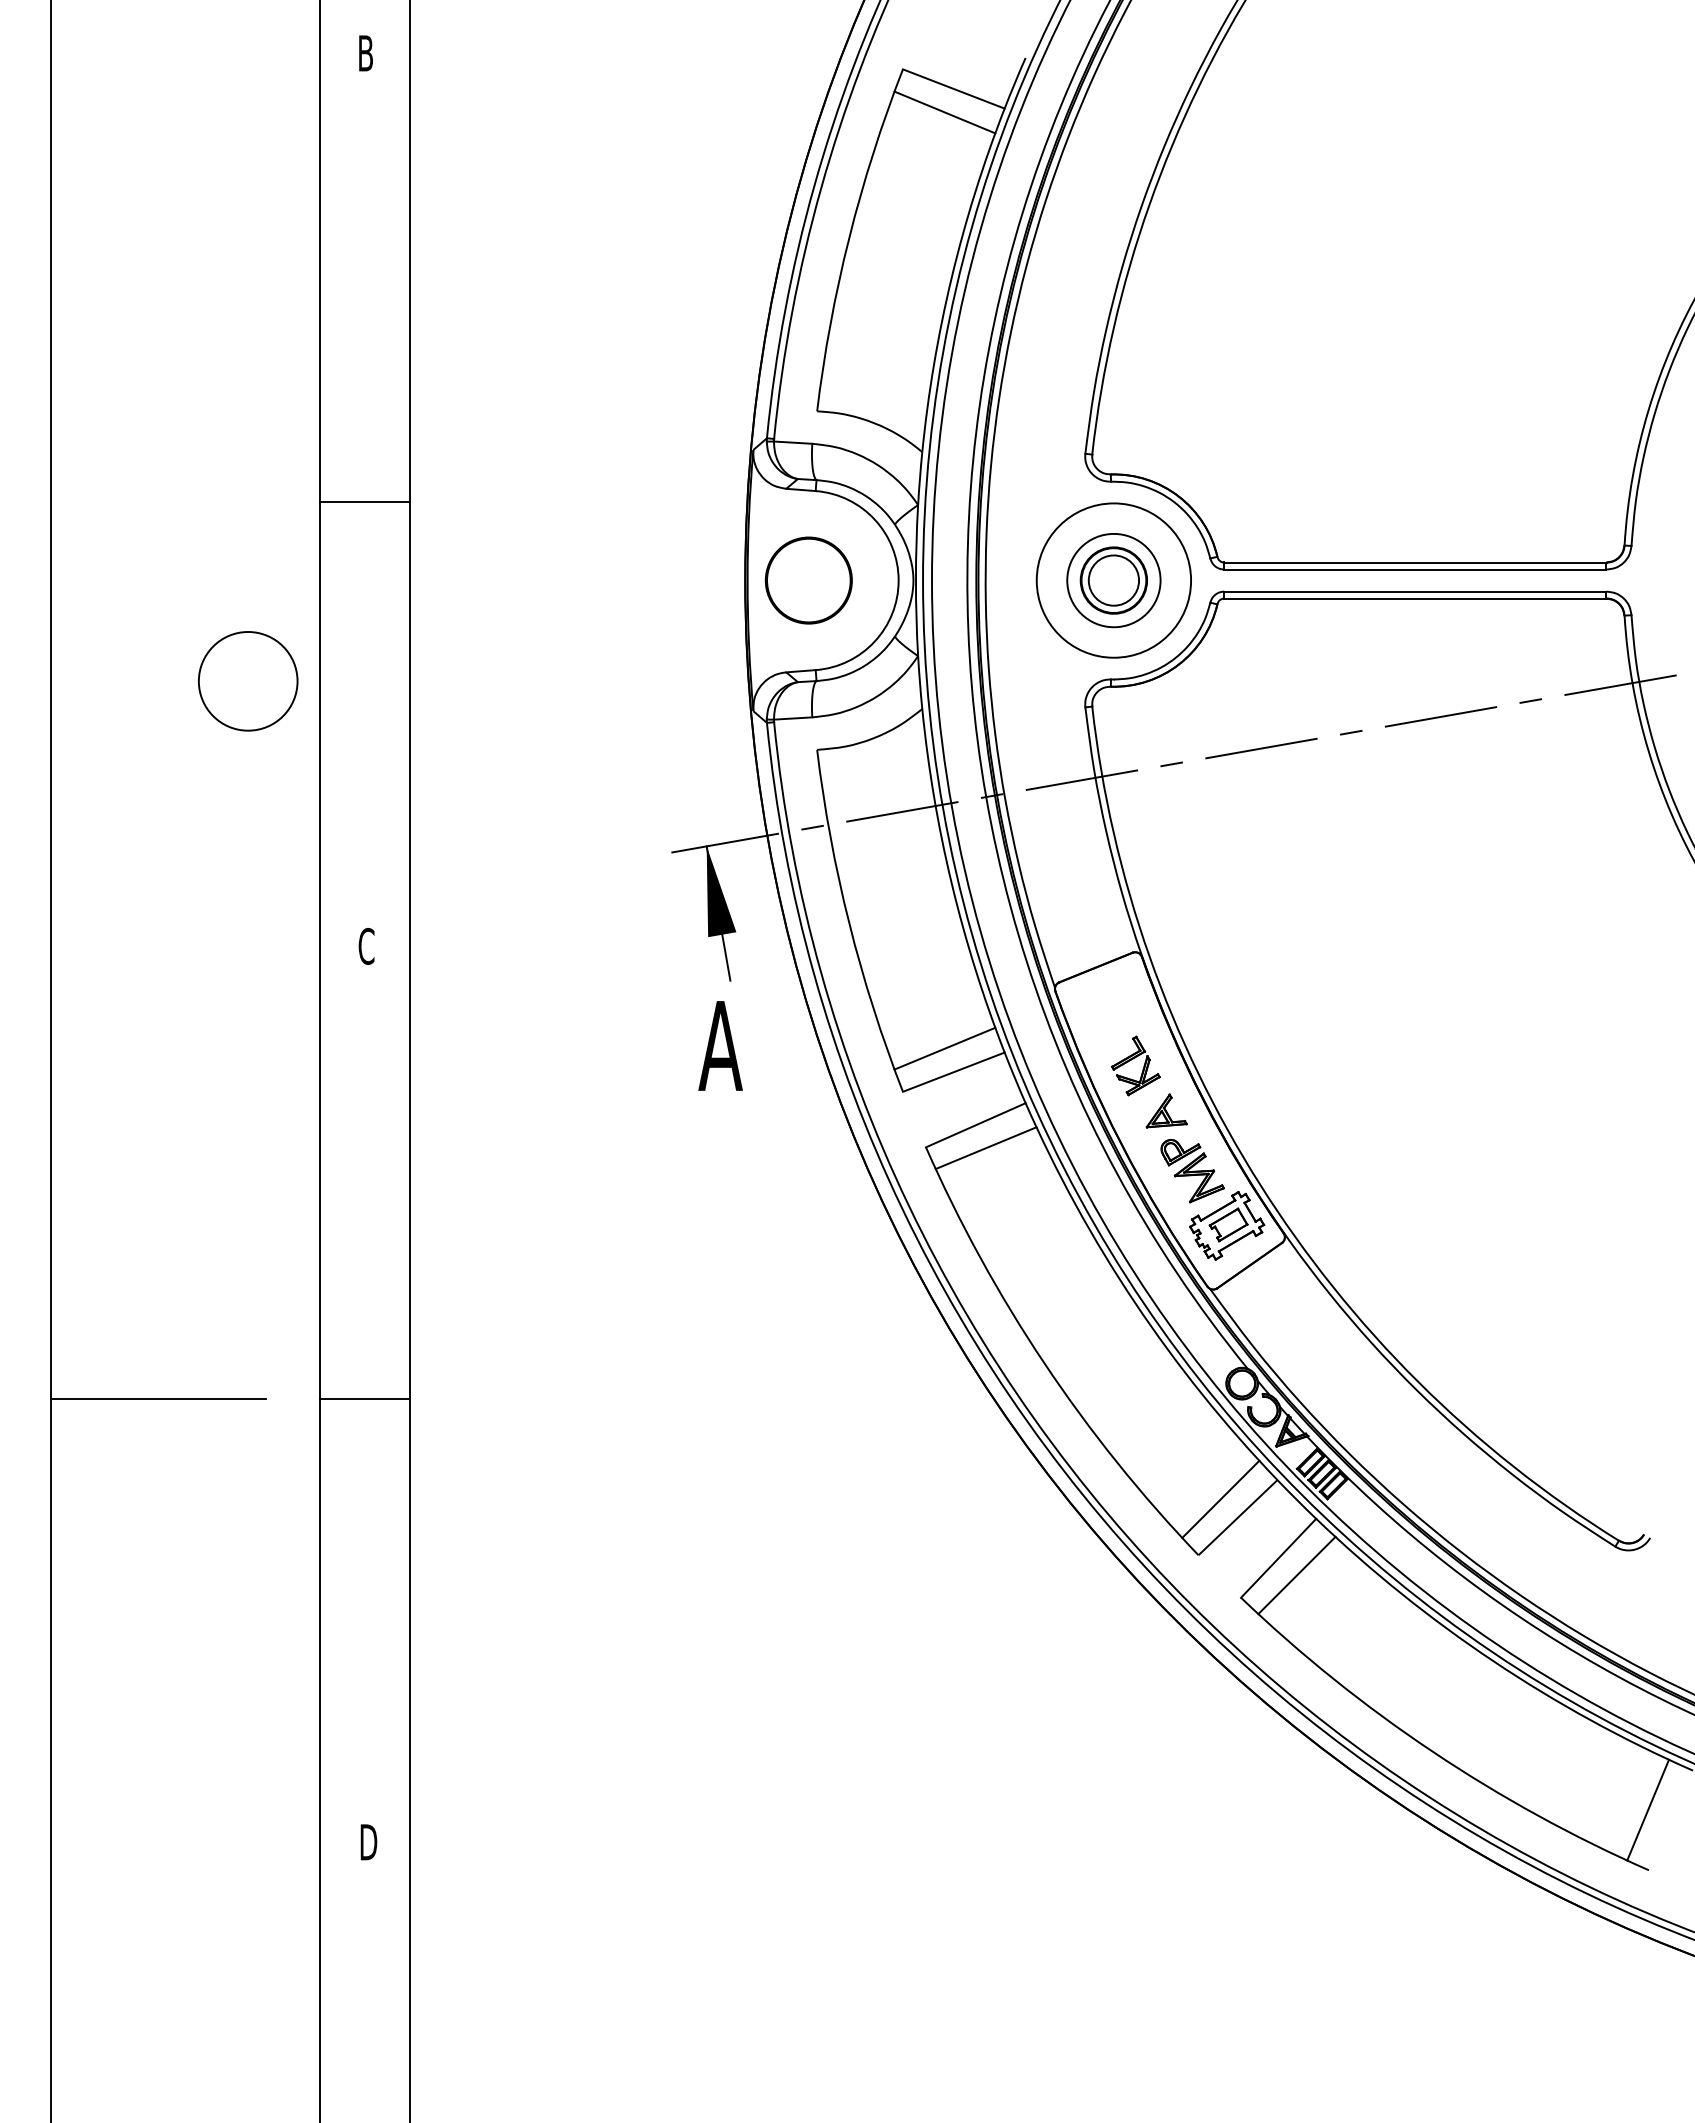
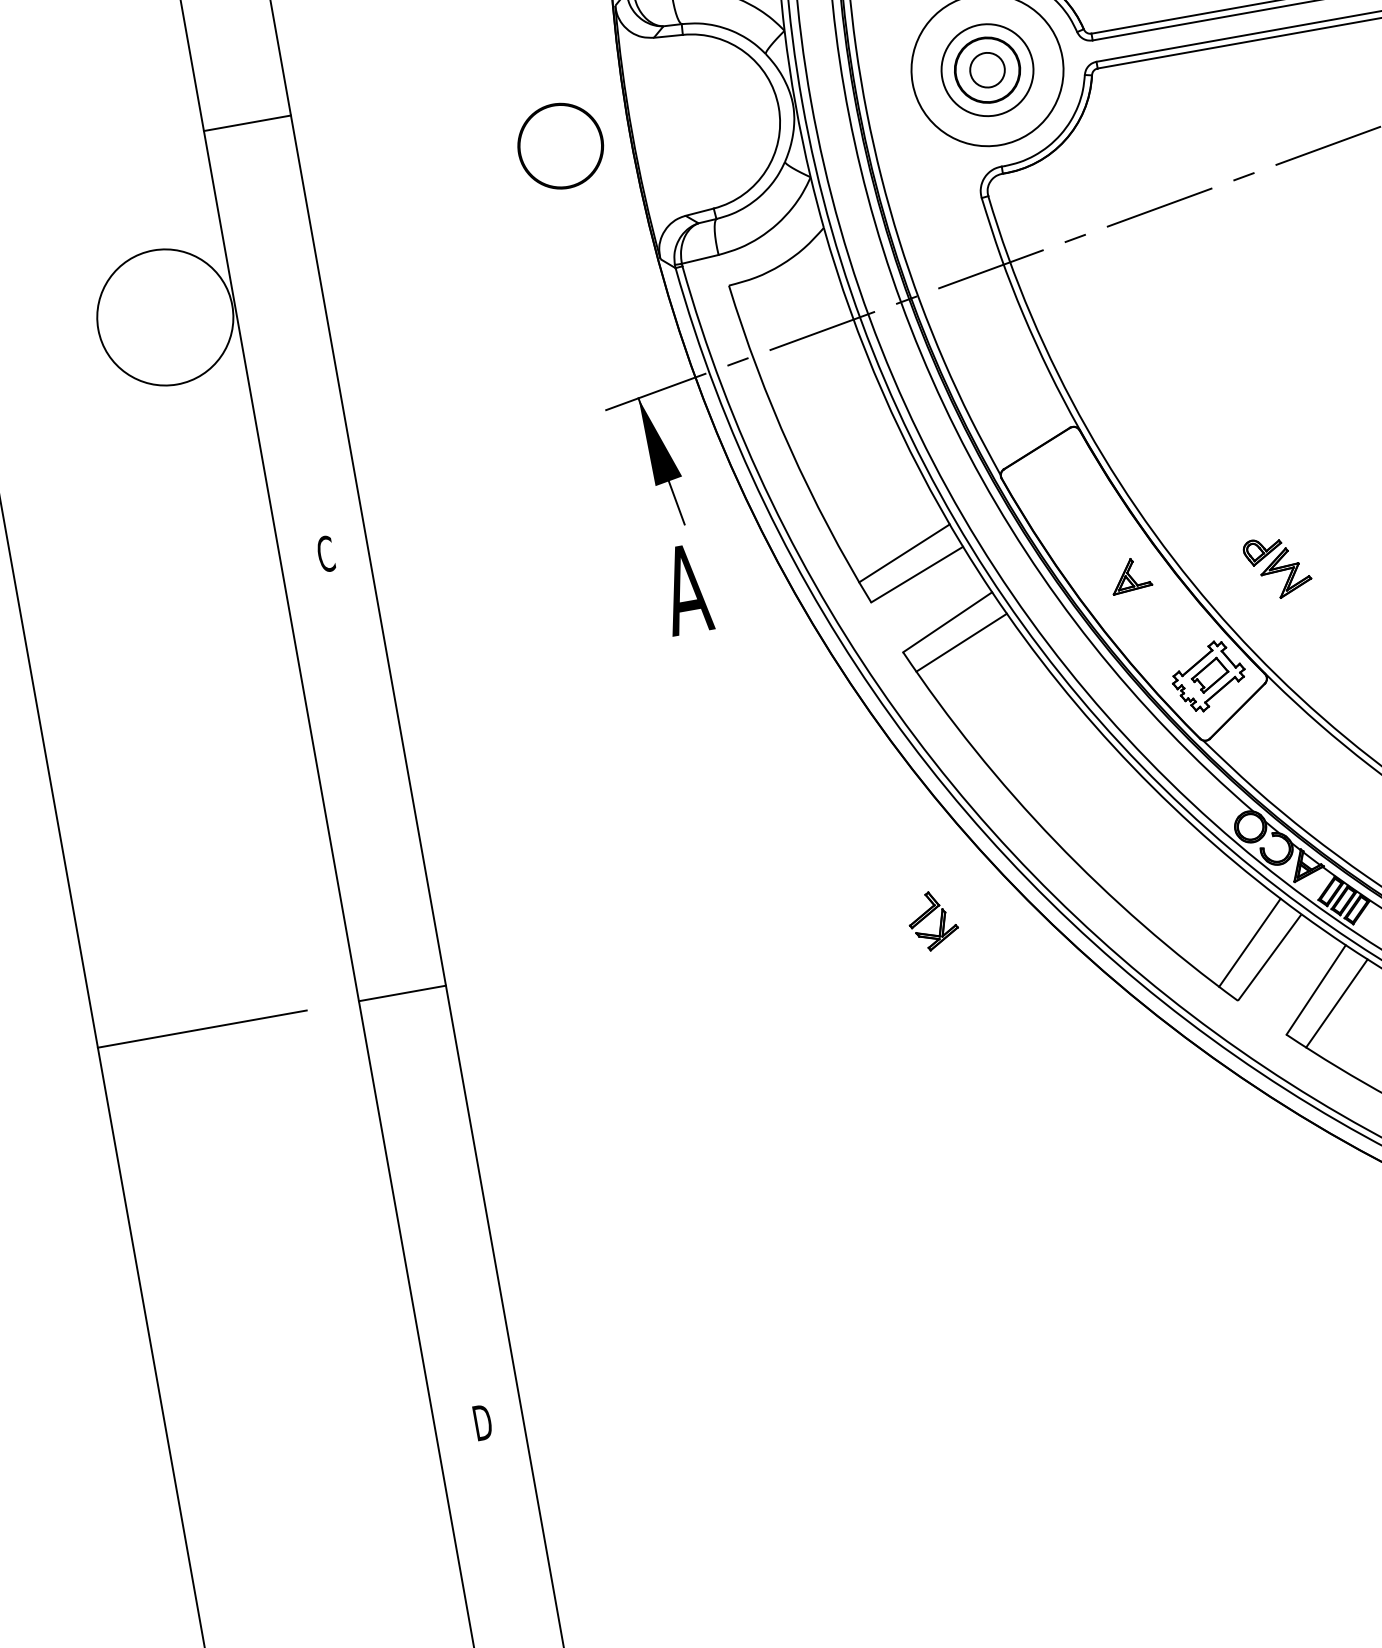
part: (808, 580) -> (560, 146), moved
circle: (1113, 580) -> (987, 70), size x0.7
circle: (247, 681) -> (164, 317), size x1.4
part: (1133, 1059) -> (929, 914), moved
part: (1192, 1171) -> (1277, 567), moved

